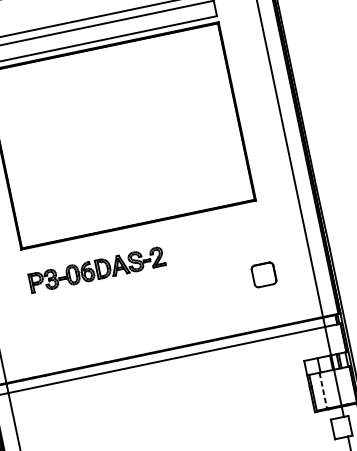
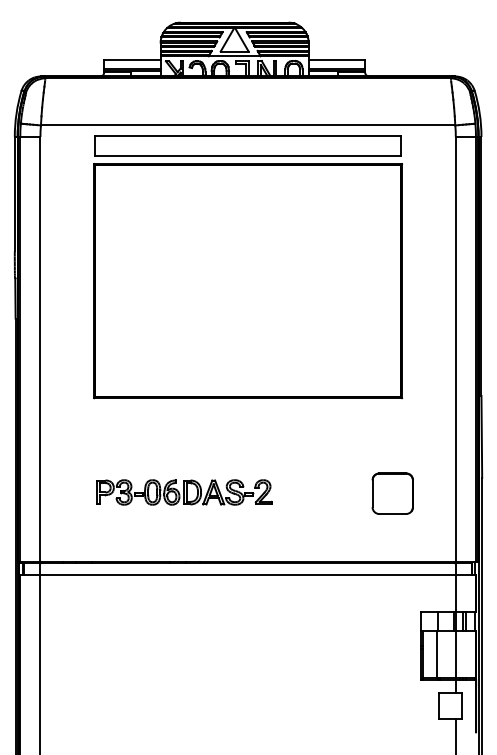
part: (97, 269) -> (184, 492), moved
part: (263, 274) -> (392, 493), size x1.43
line: (323, 390) -> (436, 654), dashed -> solid

